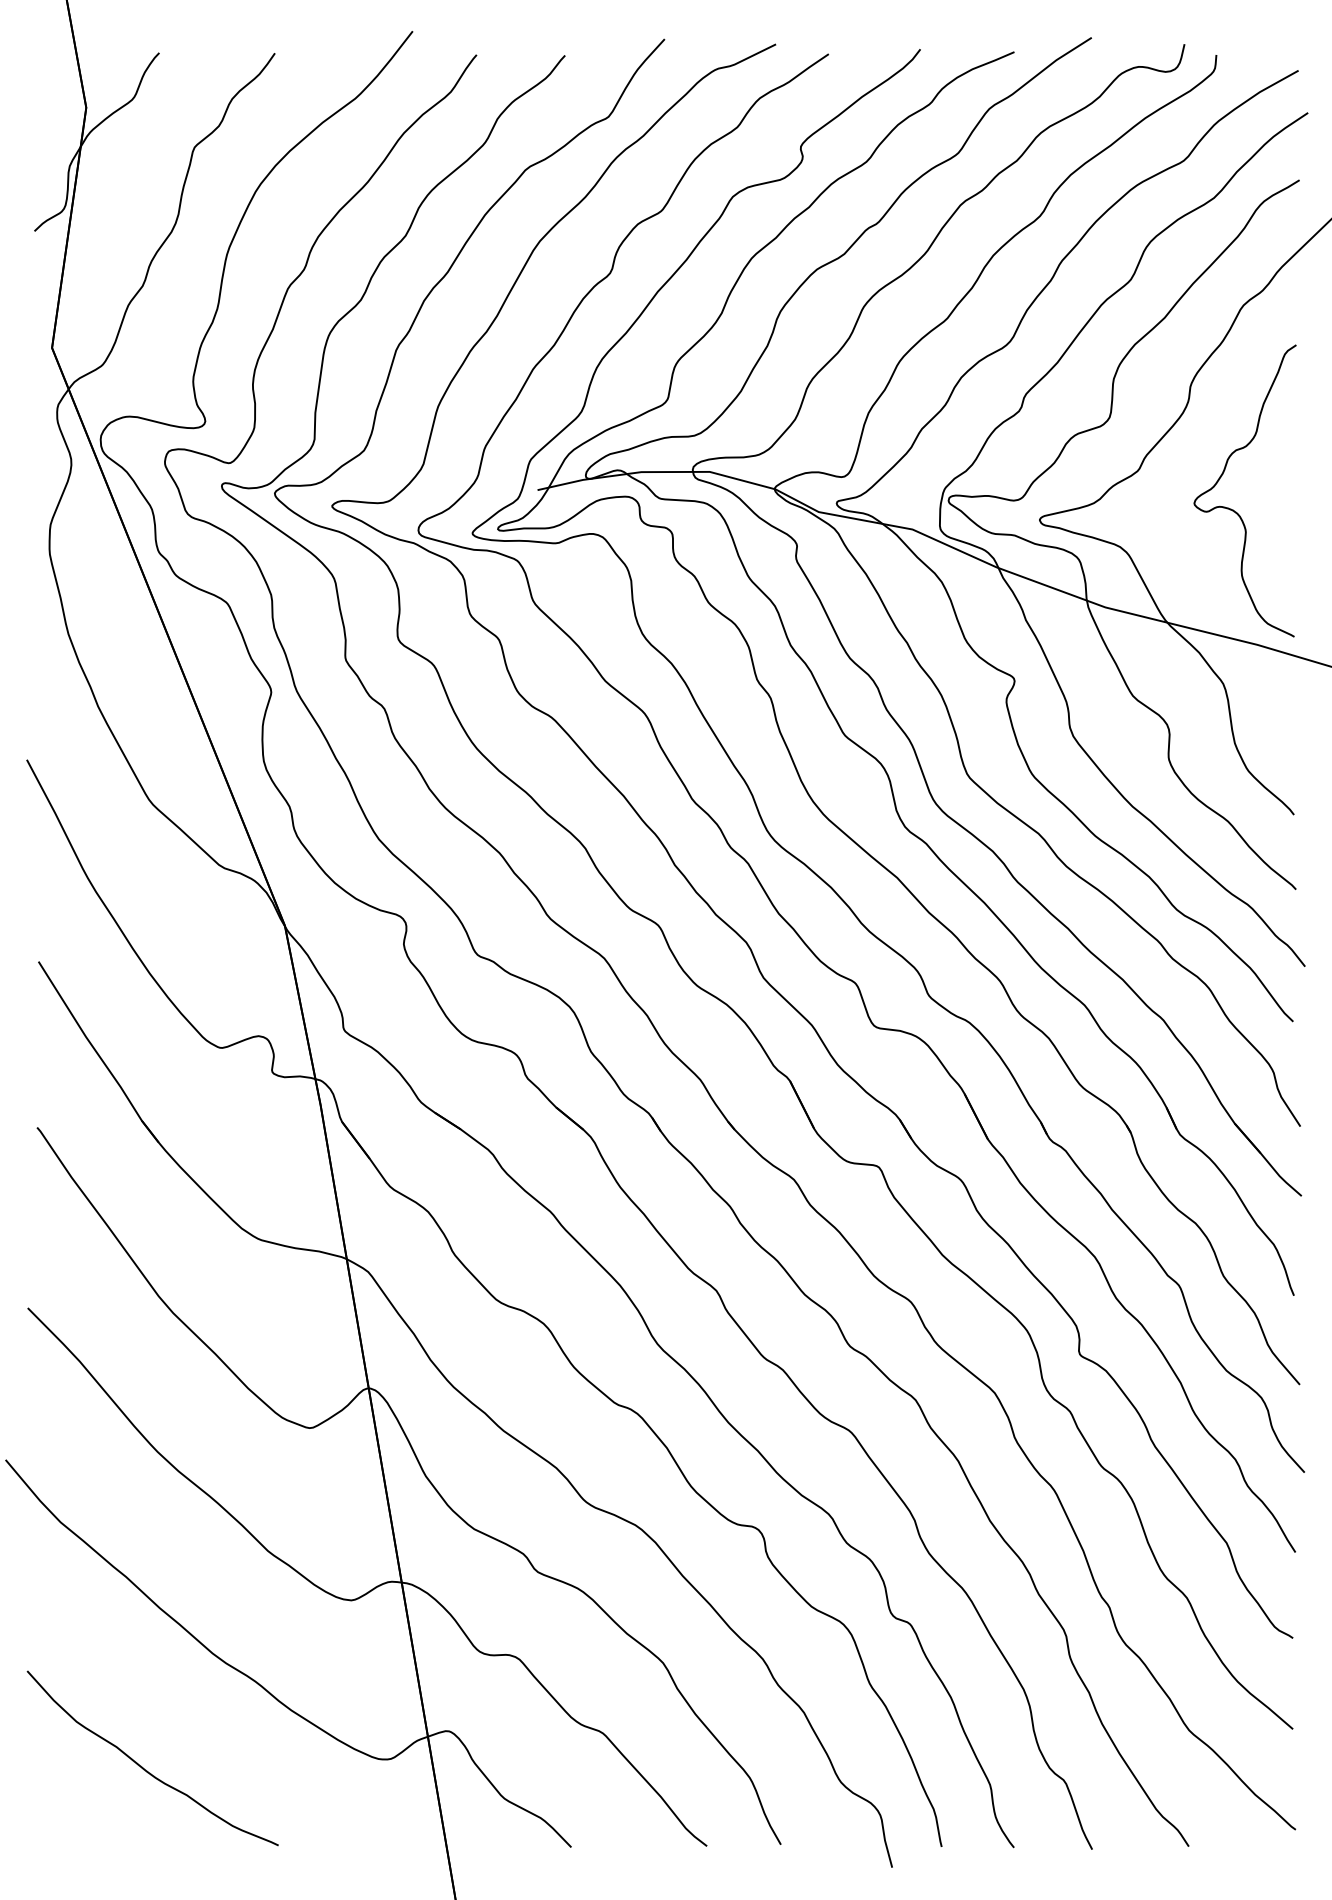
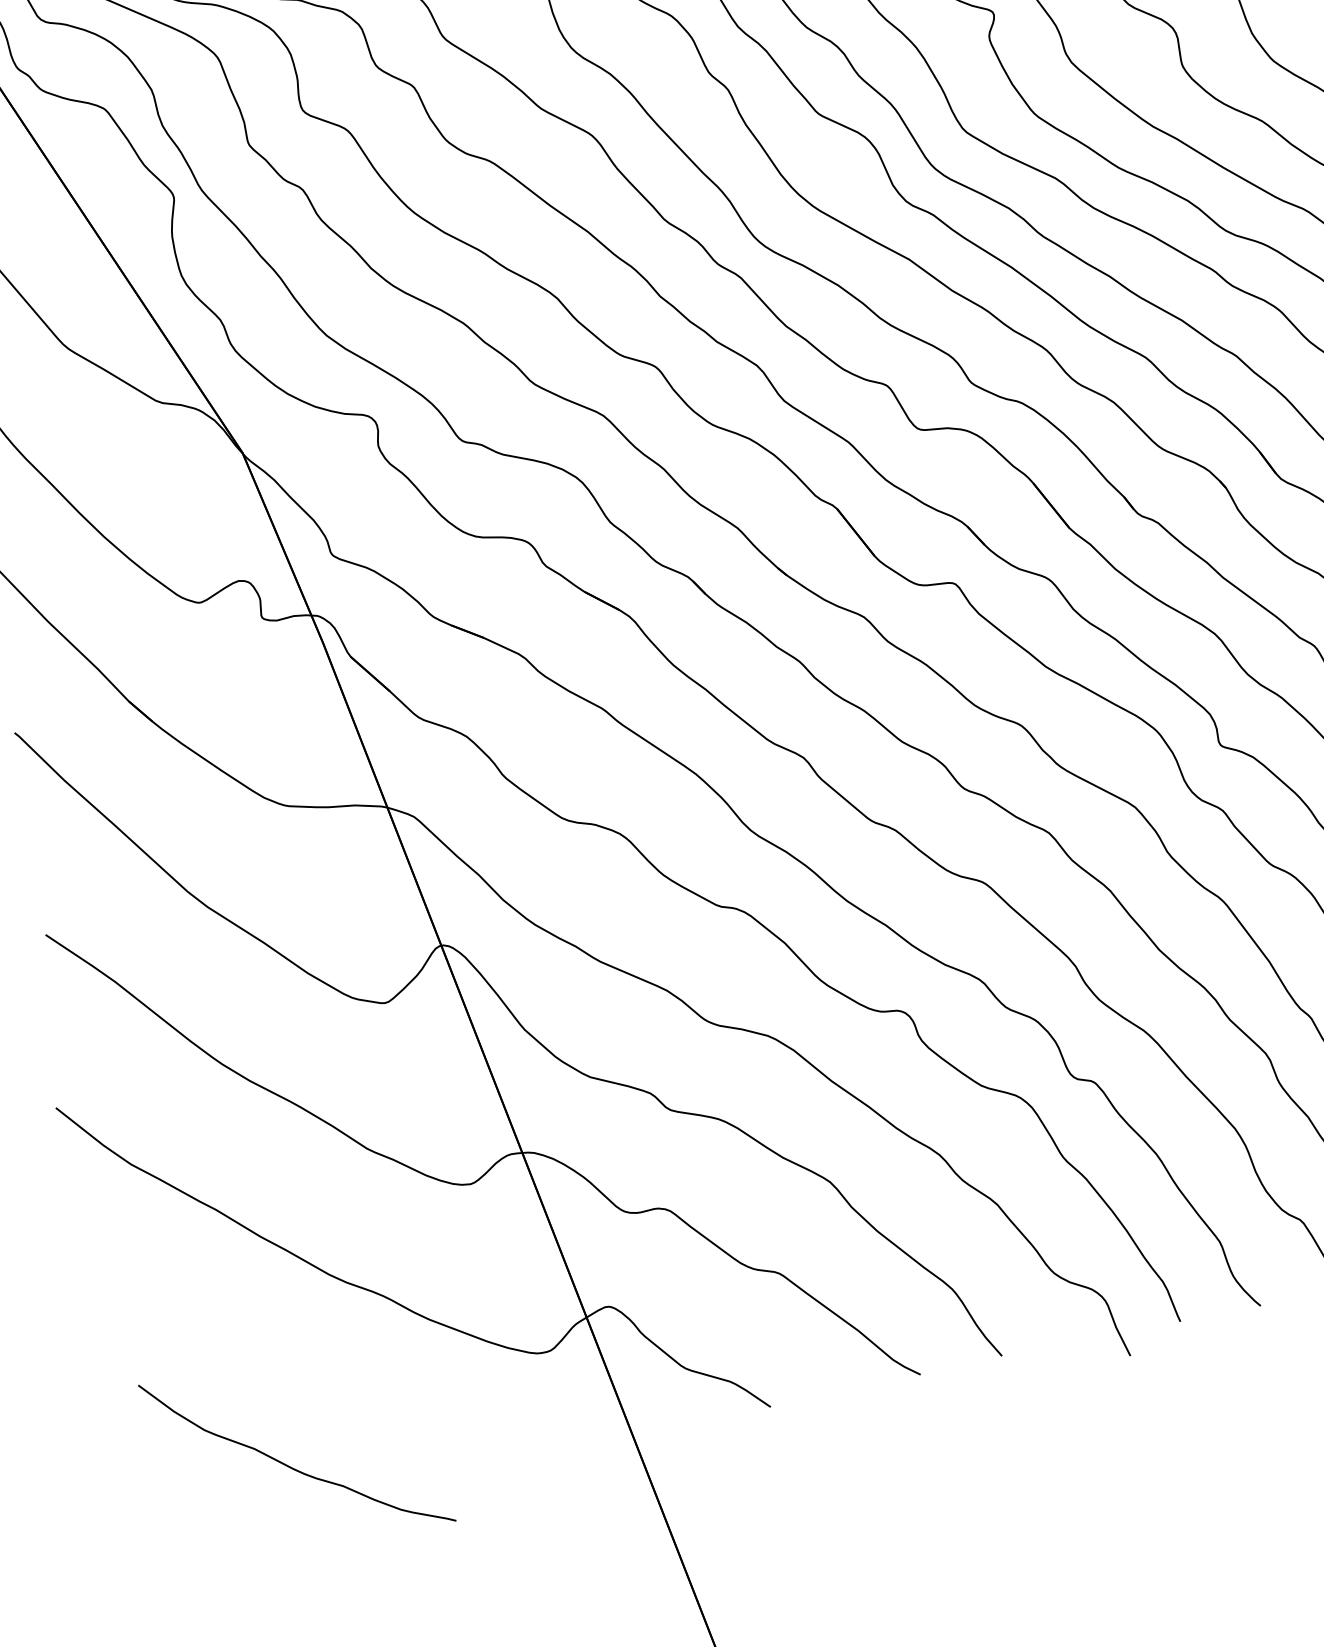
curve: (143, 1767) -> (289, 1465), moved

